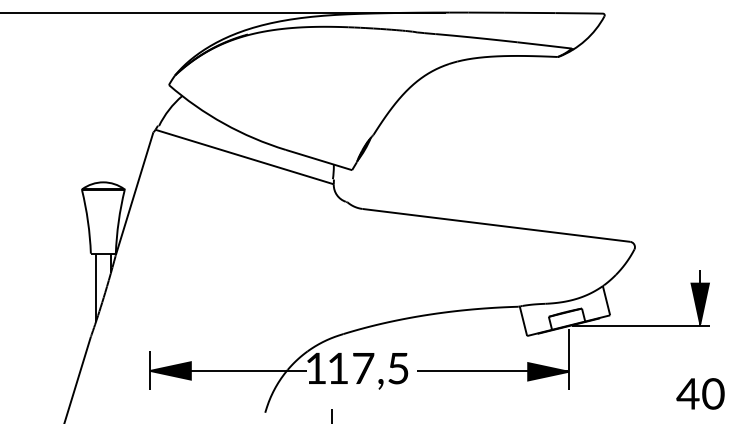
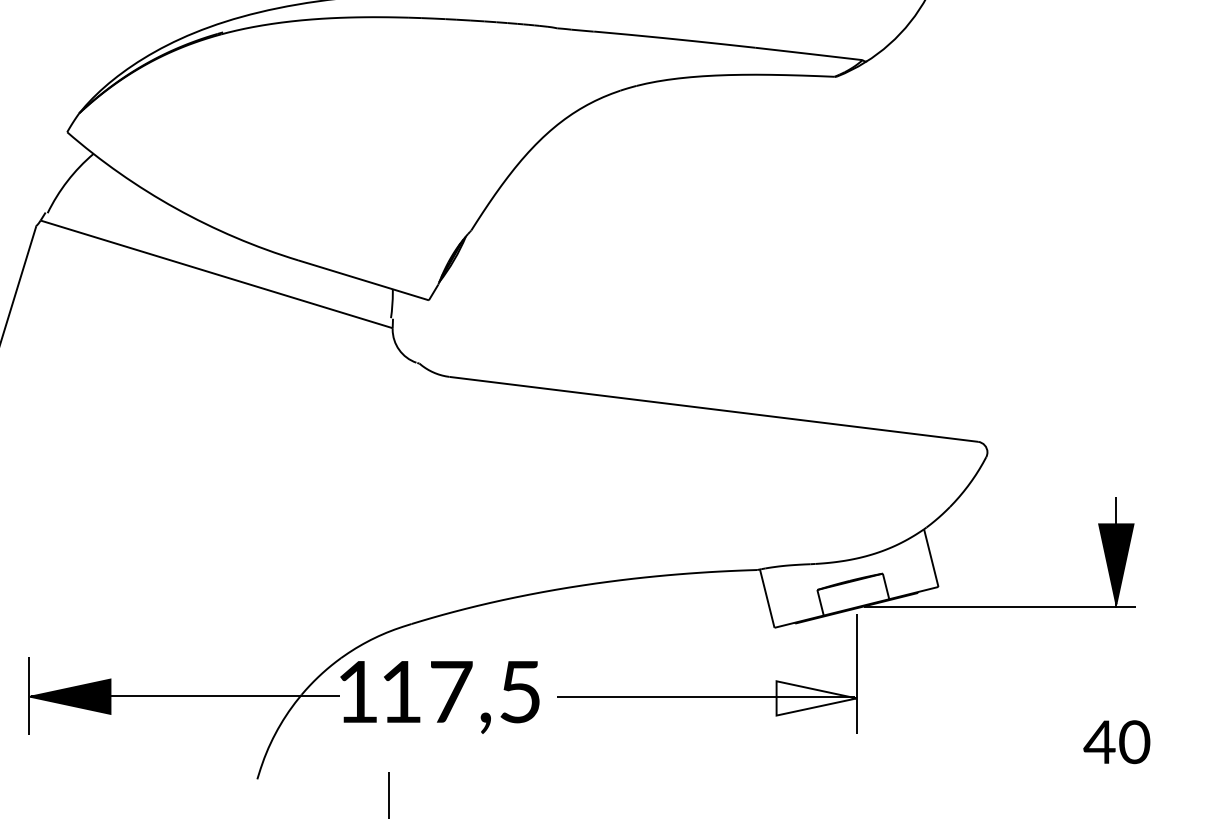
fill: (548, 371) -> (816, 697), removed
part: (700, 393) -> (1116, 741), size x0.7

